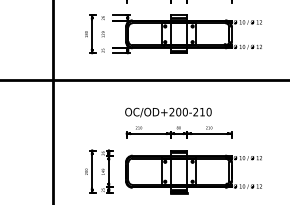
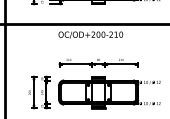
text: (168, 112) -> (90, 34), moved

